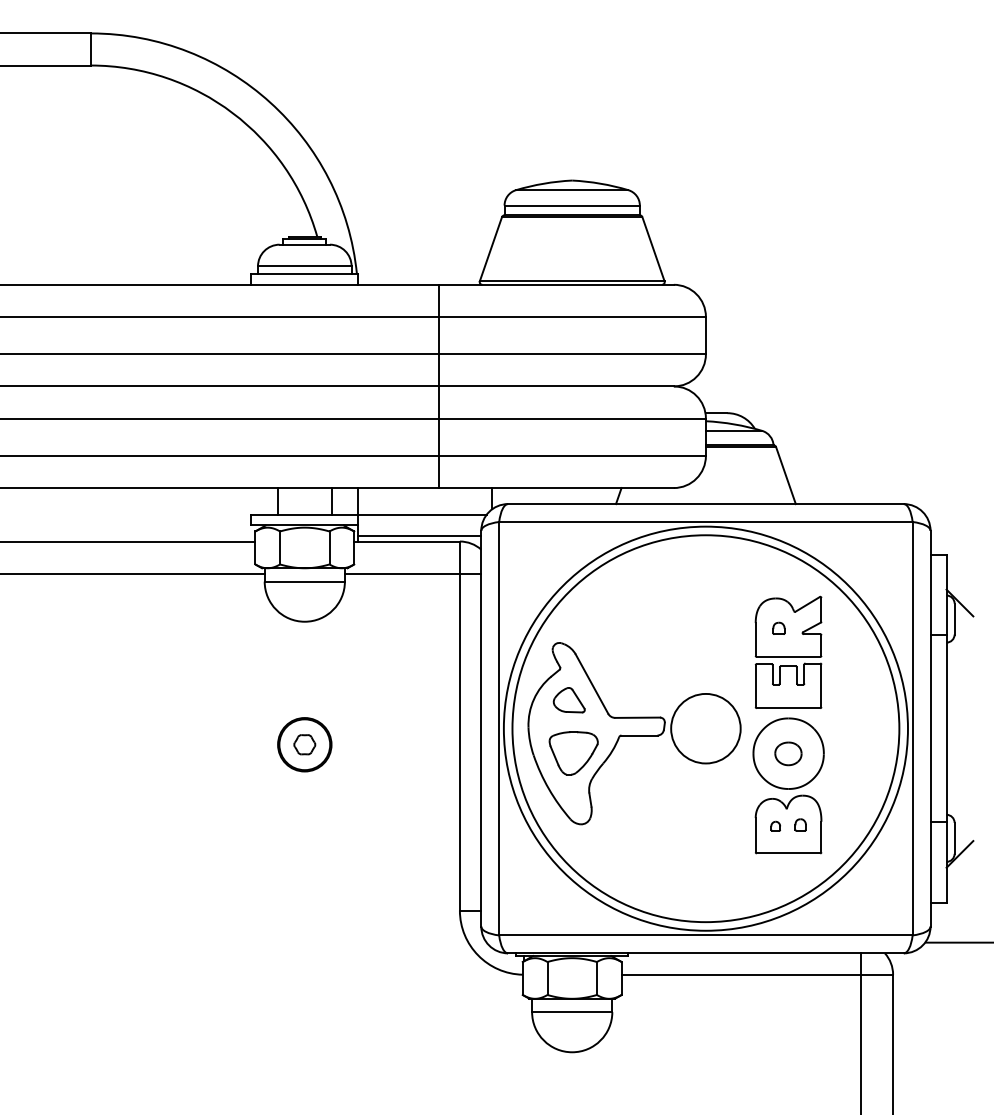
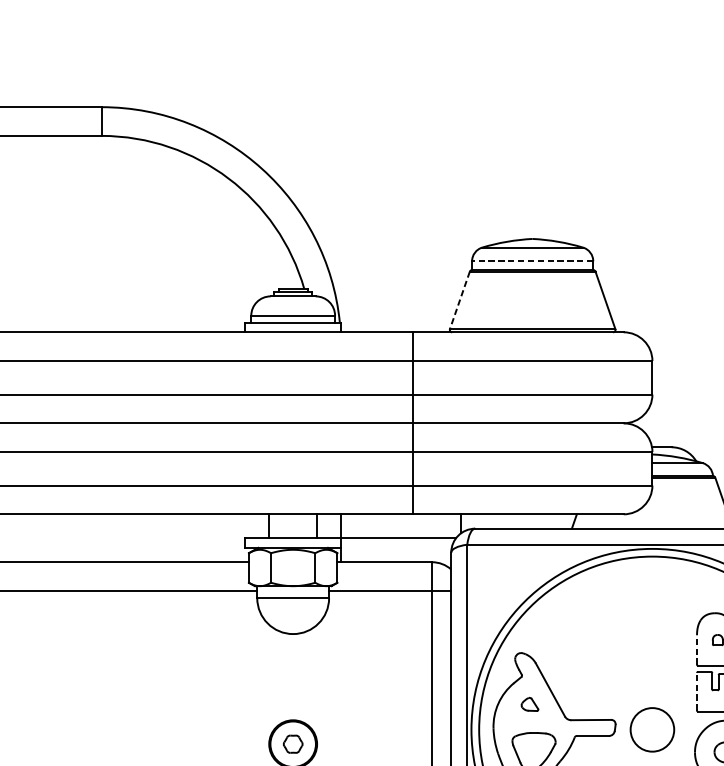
line: (572, 205) -> (532, 261), solid -> dashed
line: (490, 249) -> (459, 300), solid -> dashed
line: (419, 536) -> (395, 557), removed
line: (755, 638) -> (696, 649), solid -> dashed
line: (755, 686) -> (696, 692), solid -> dashed
part: (568, 700) -> (529, 704), size x0.6
circle: (705, 728) -> (652, 729), size x0.7

